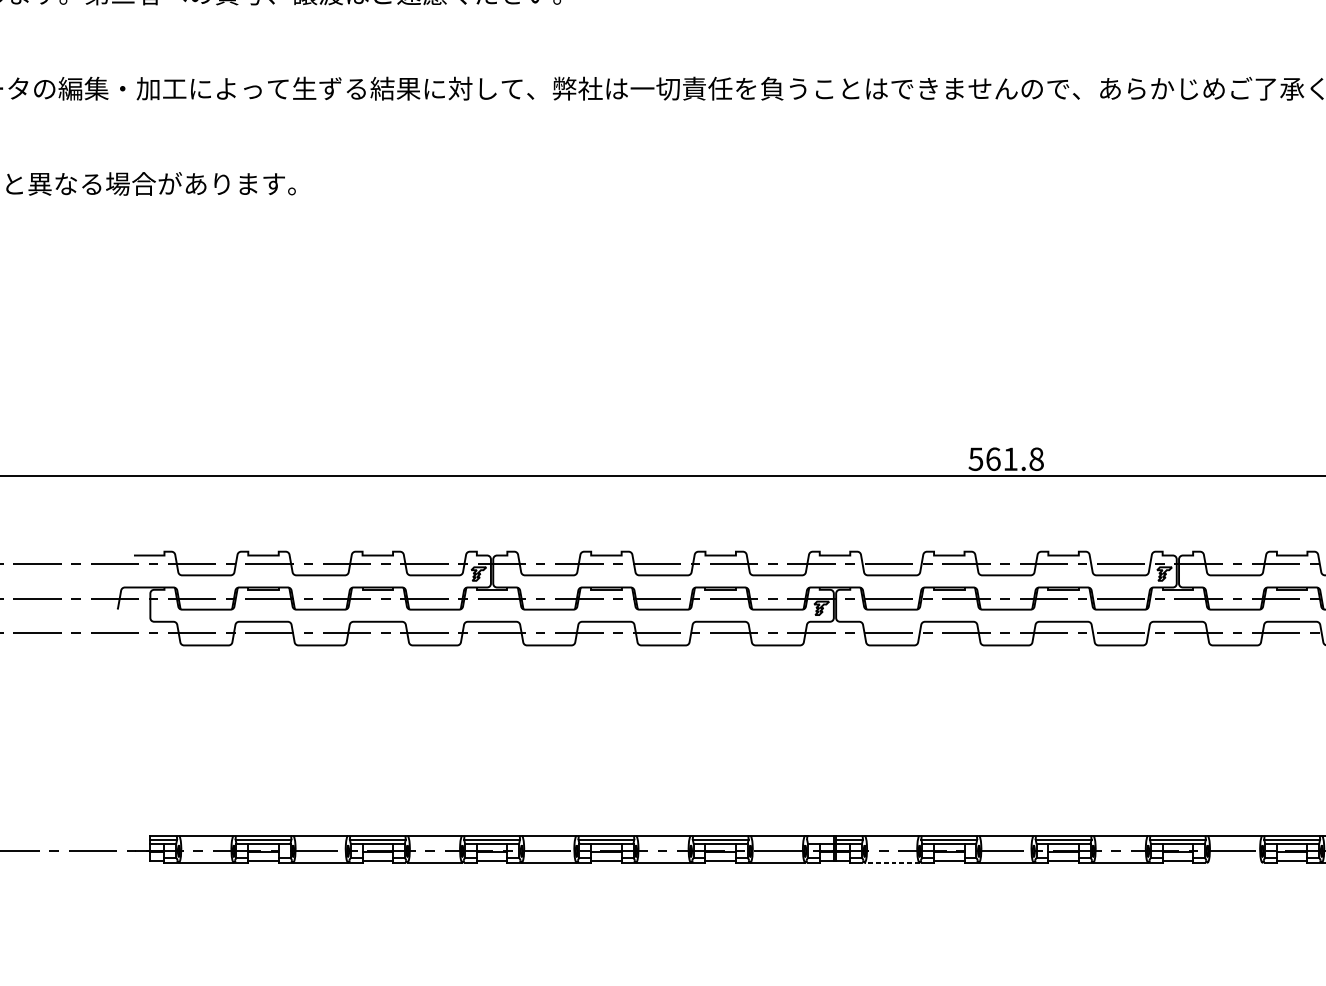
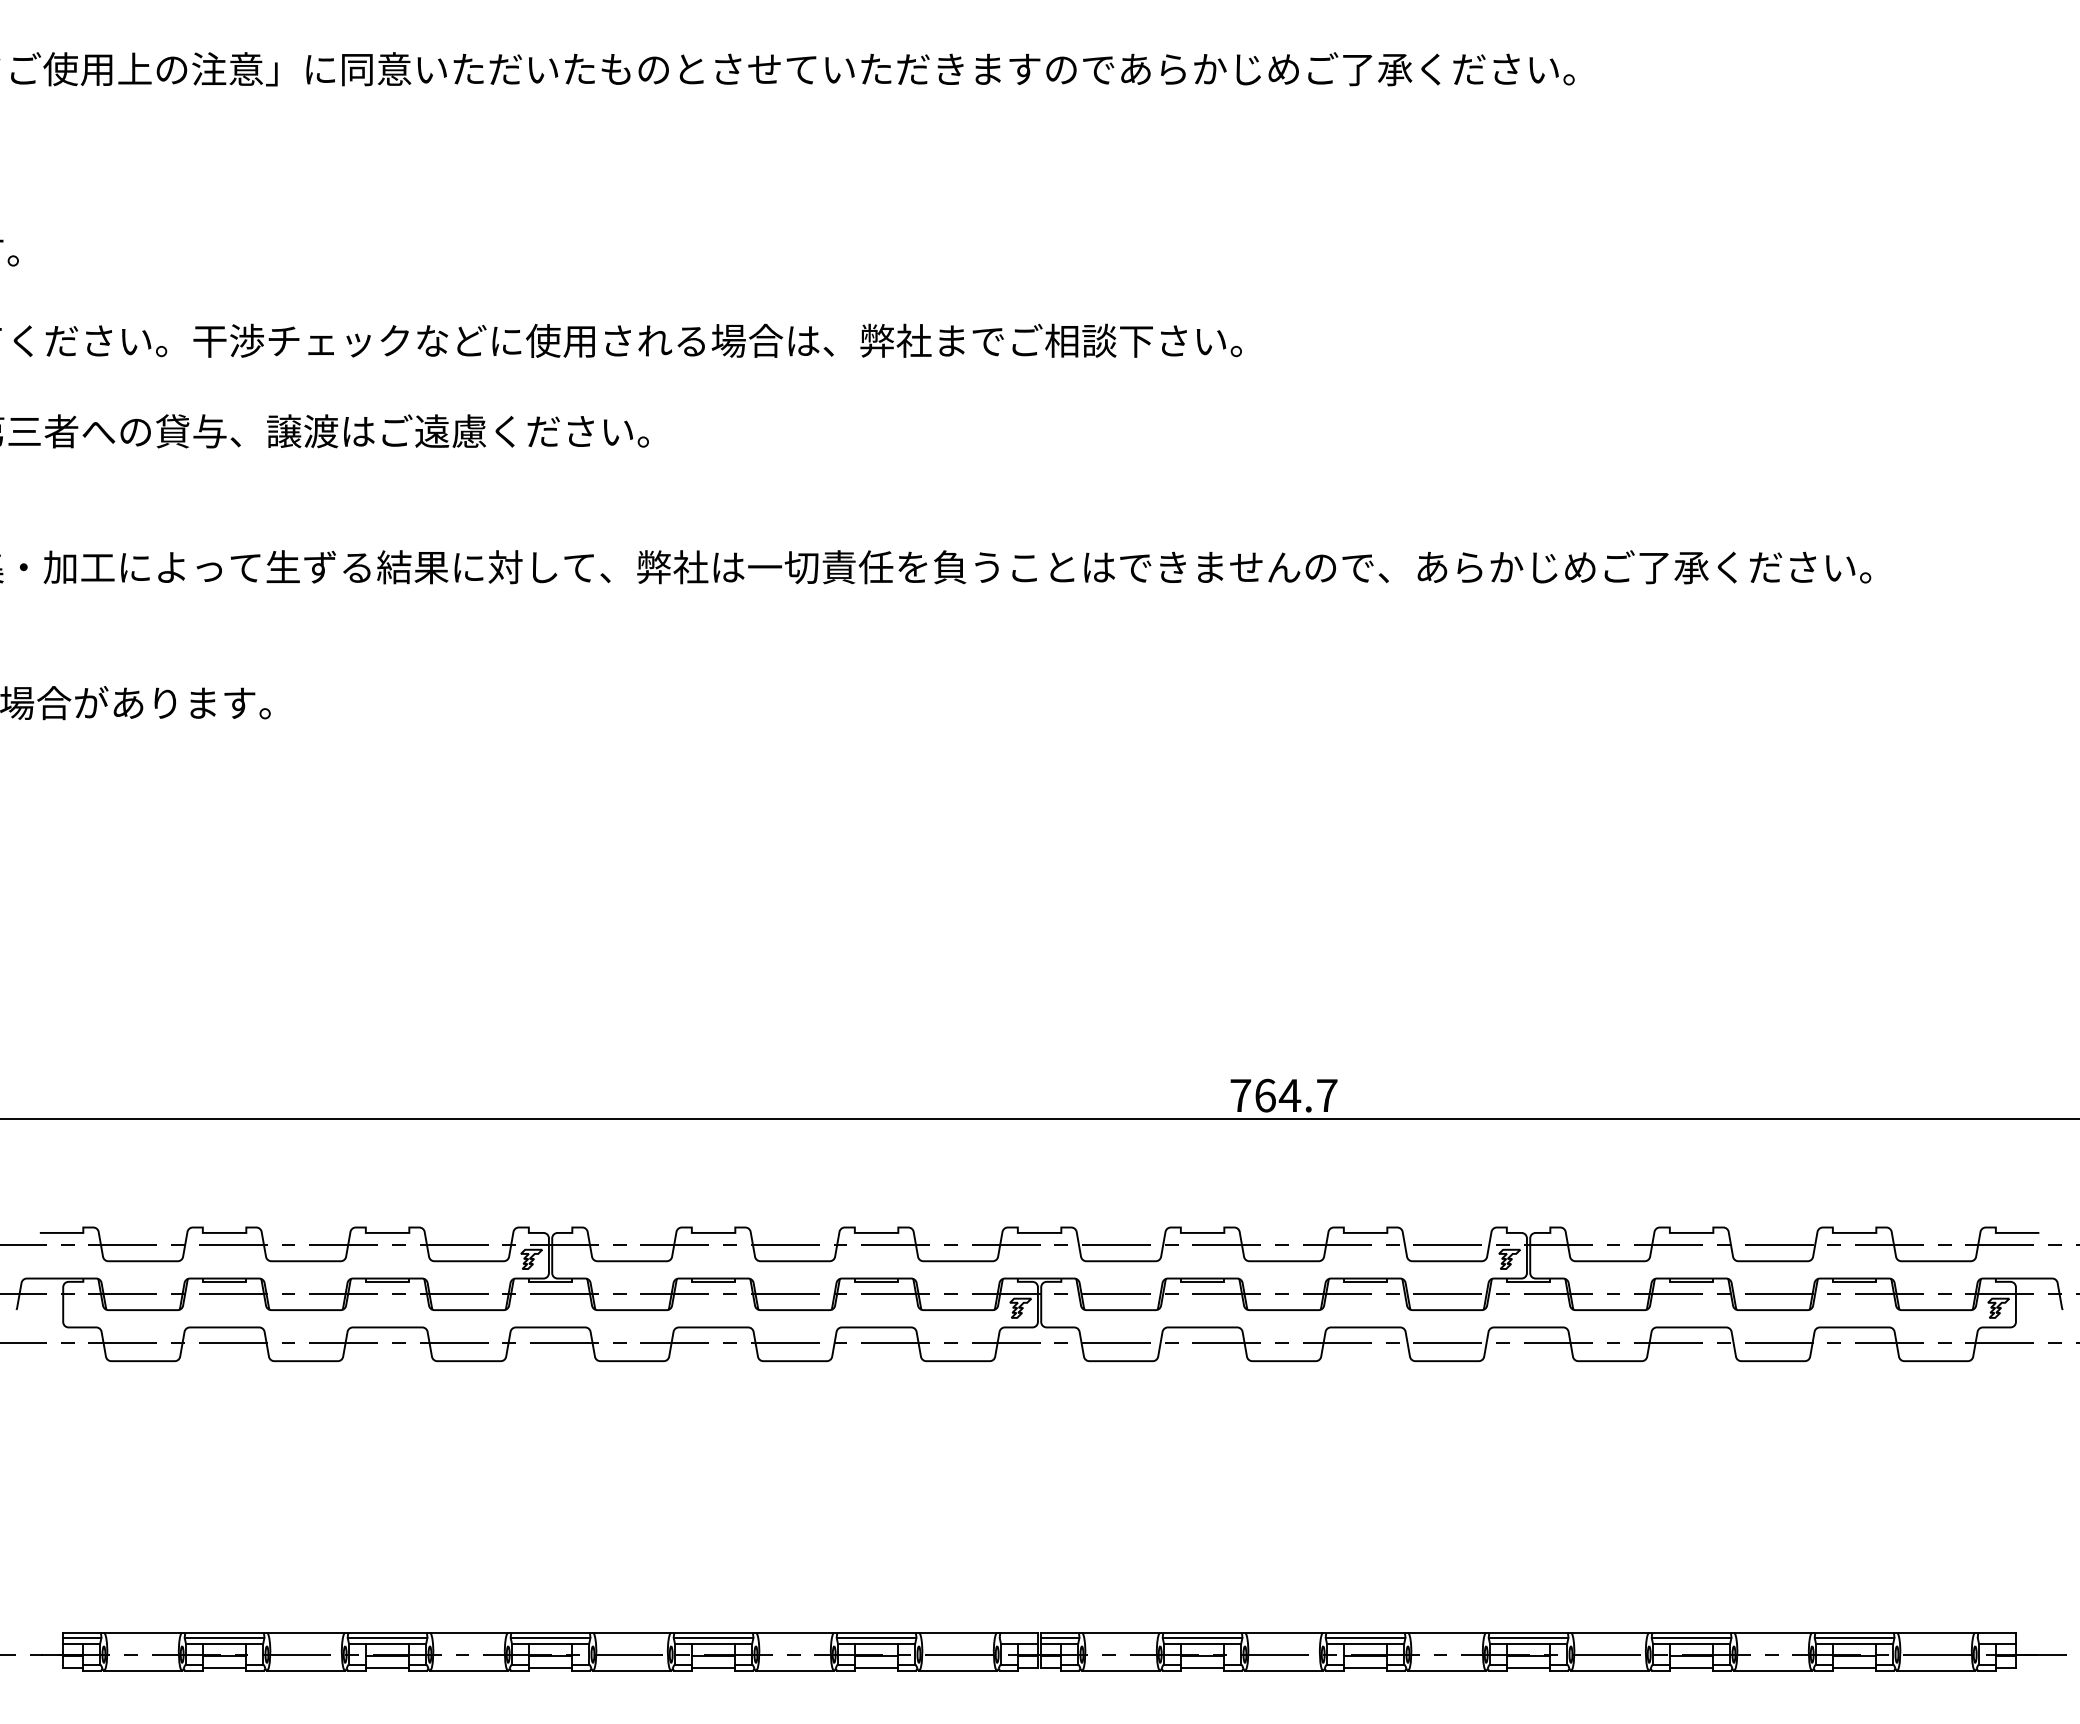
text: (1006, 459) -> (1283, 1095), 561.8 -> 764.7
line: (891, 862) -> (1120, 1670), dashed -> solid
line: (1234, 862) -> (1609, 1670), added

